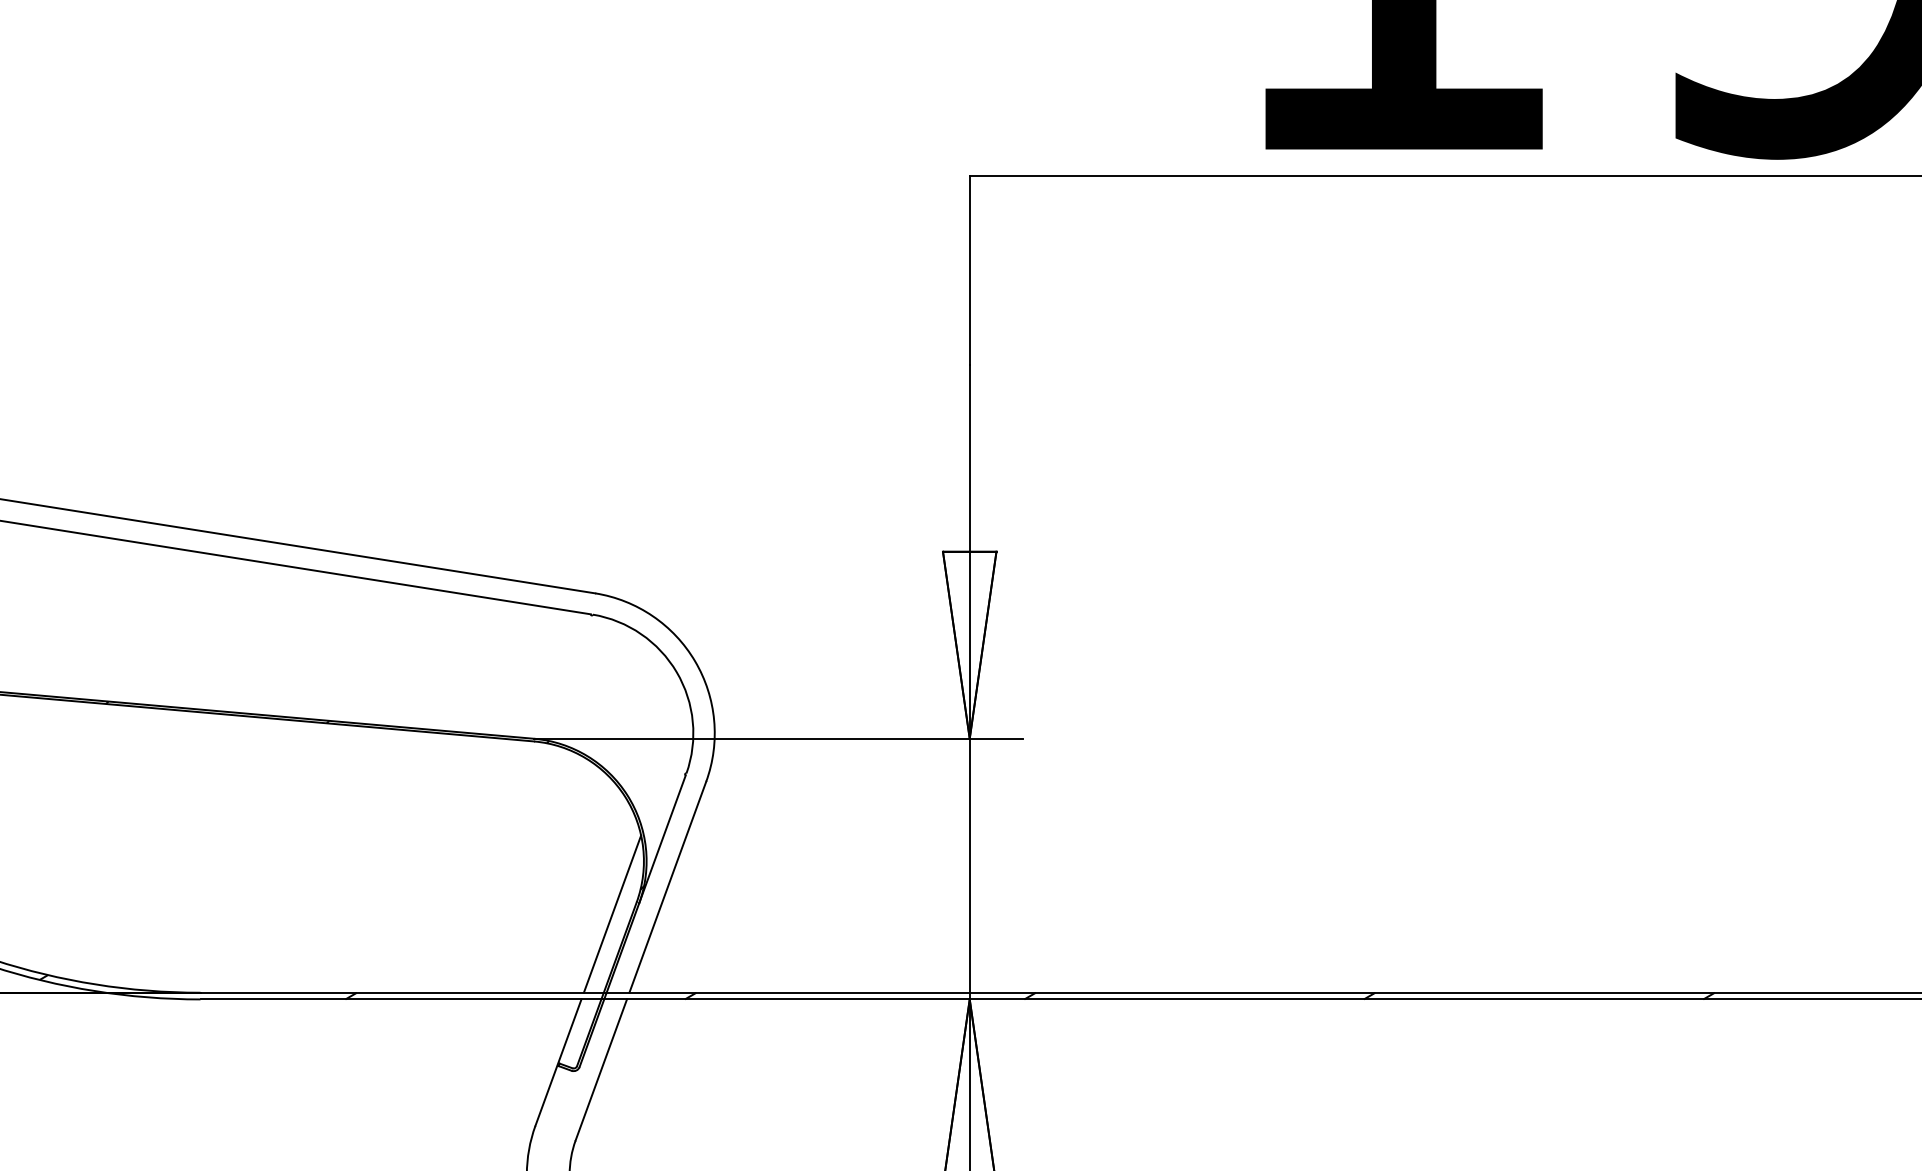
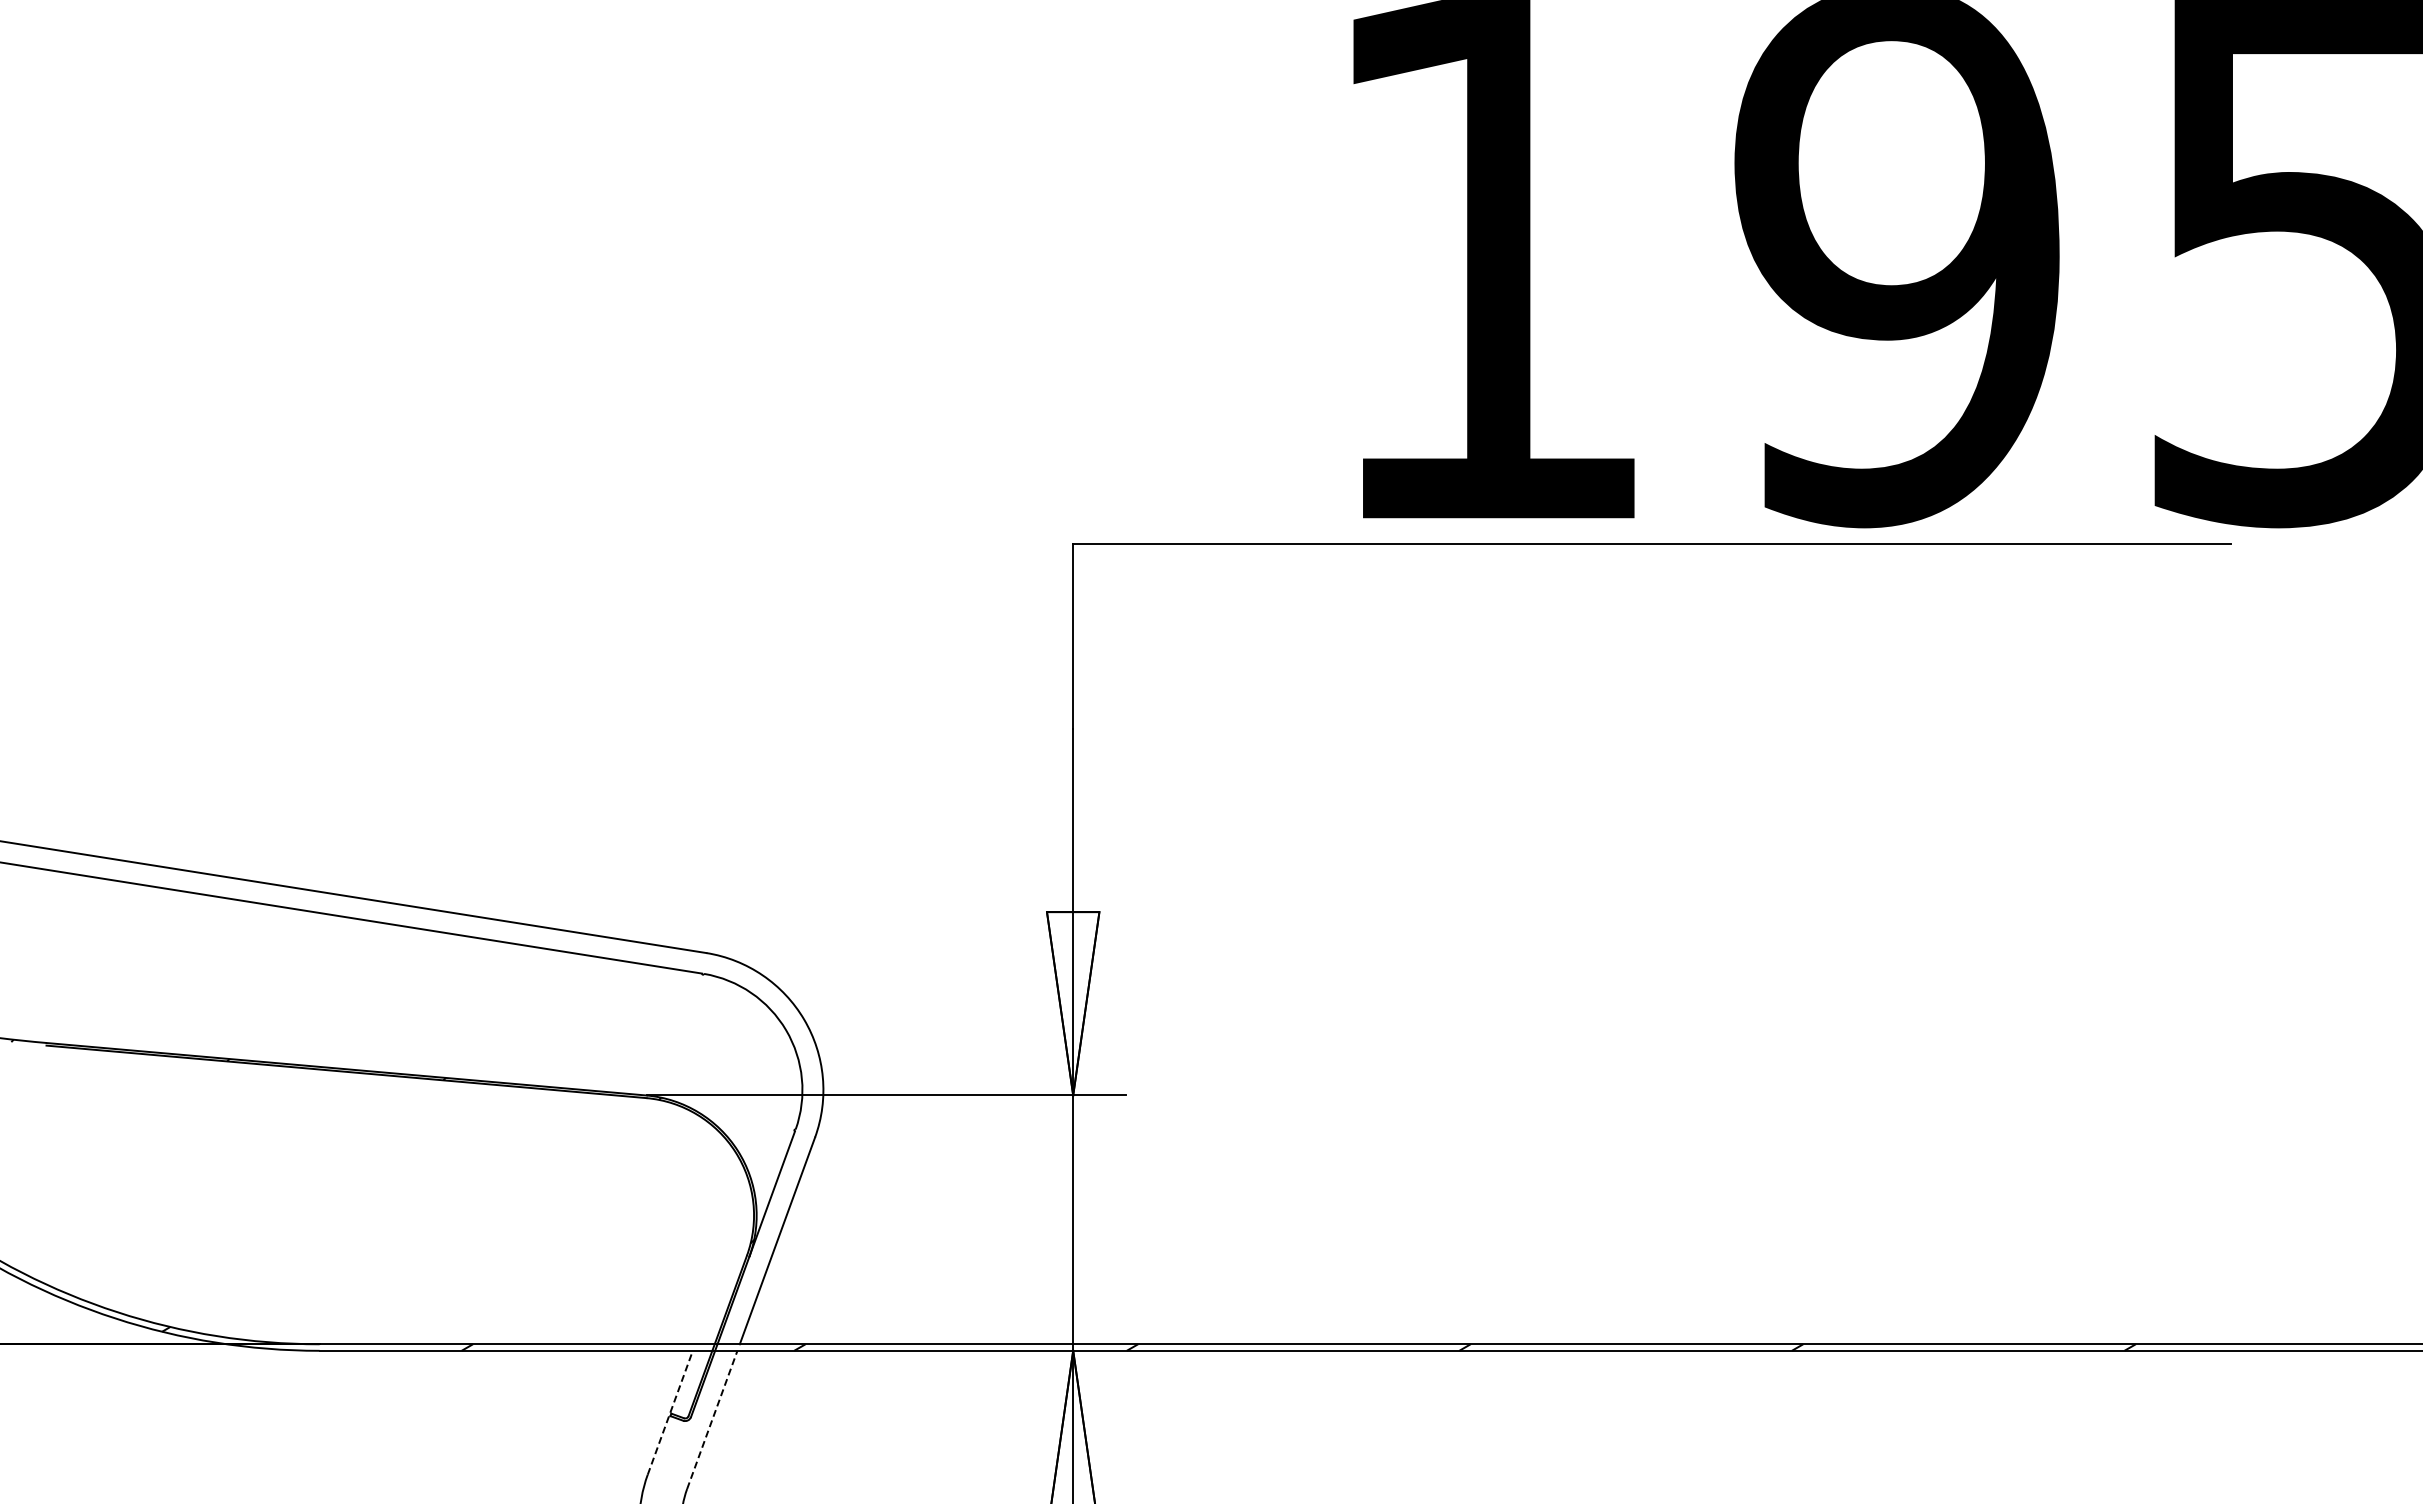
line: (612, 914) -> (723, 1267), removed
line: (558, 1062) -> (670, 1412), solid -> dashed
line: (601, 1069) -> (712, 1419), solid -> dashed

